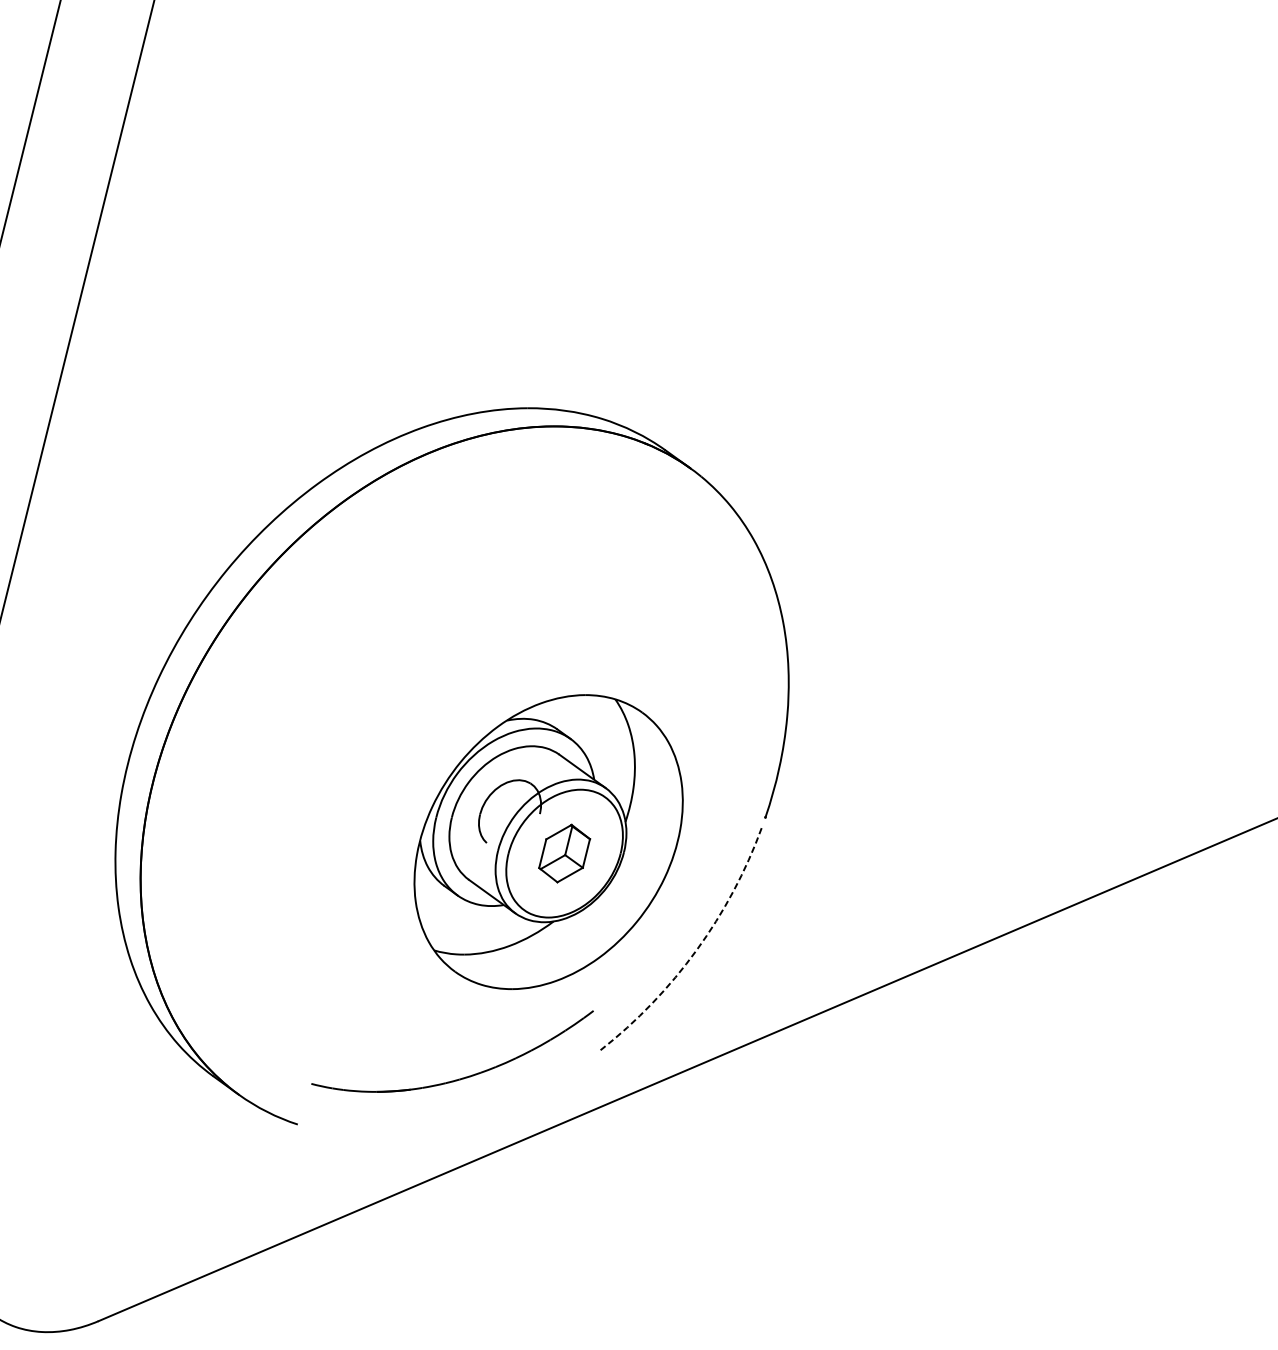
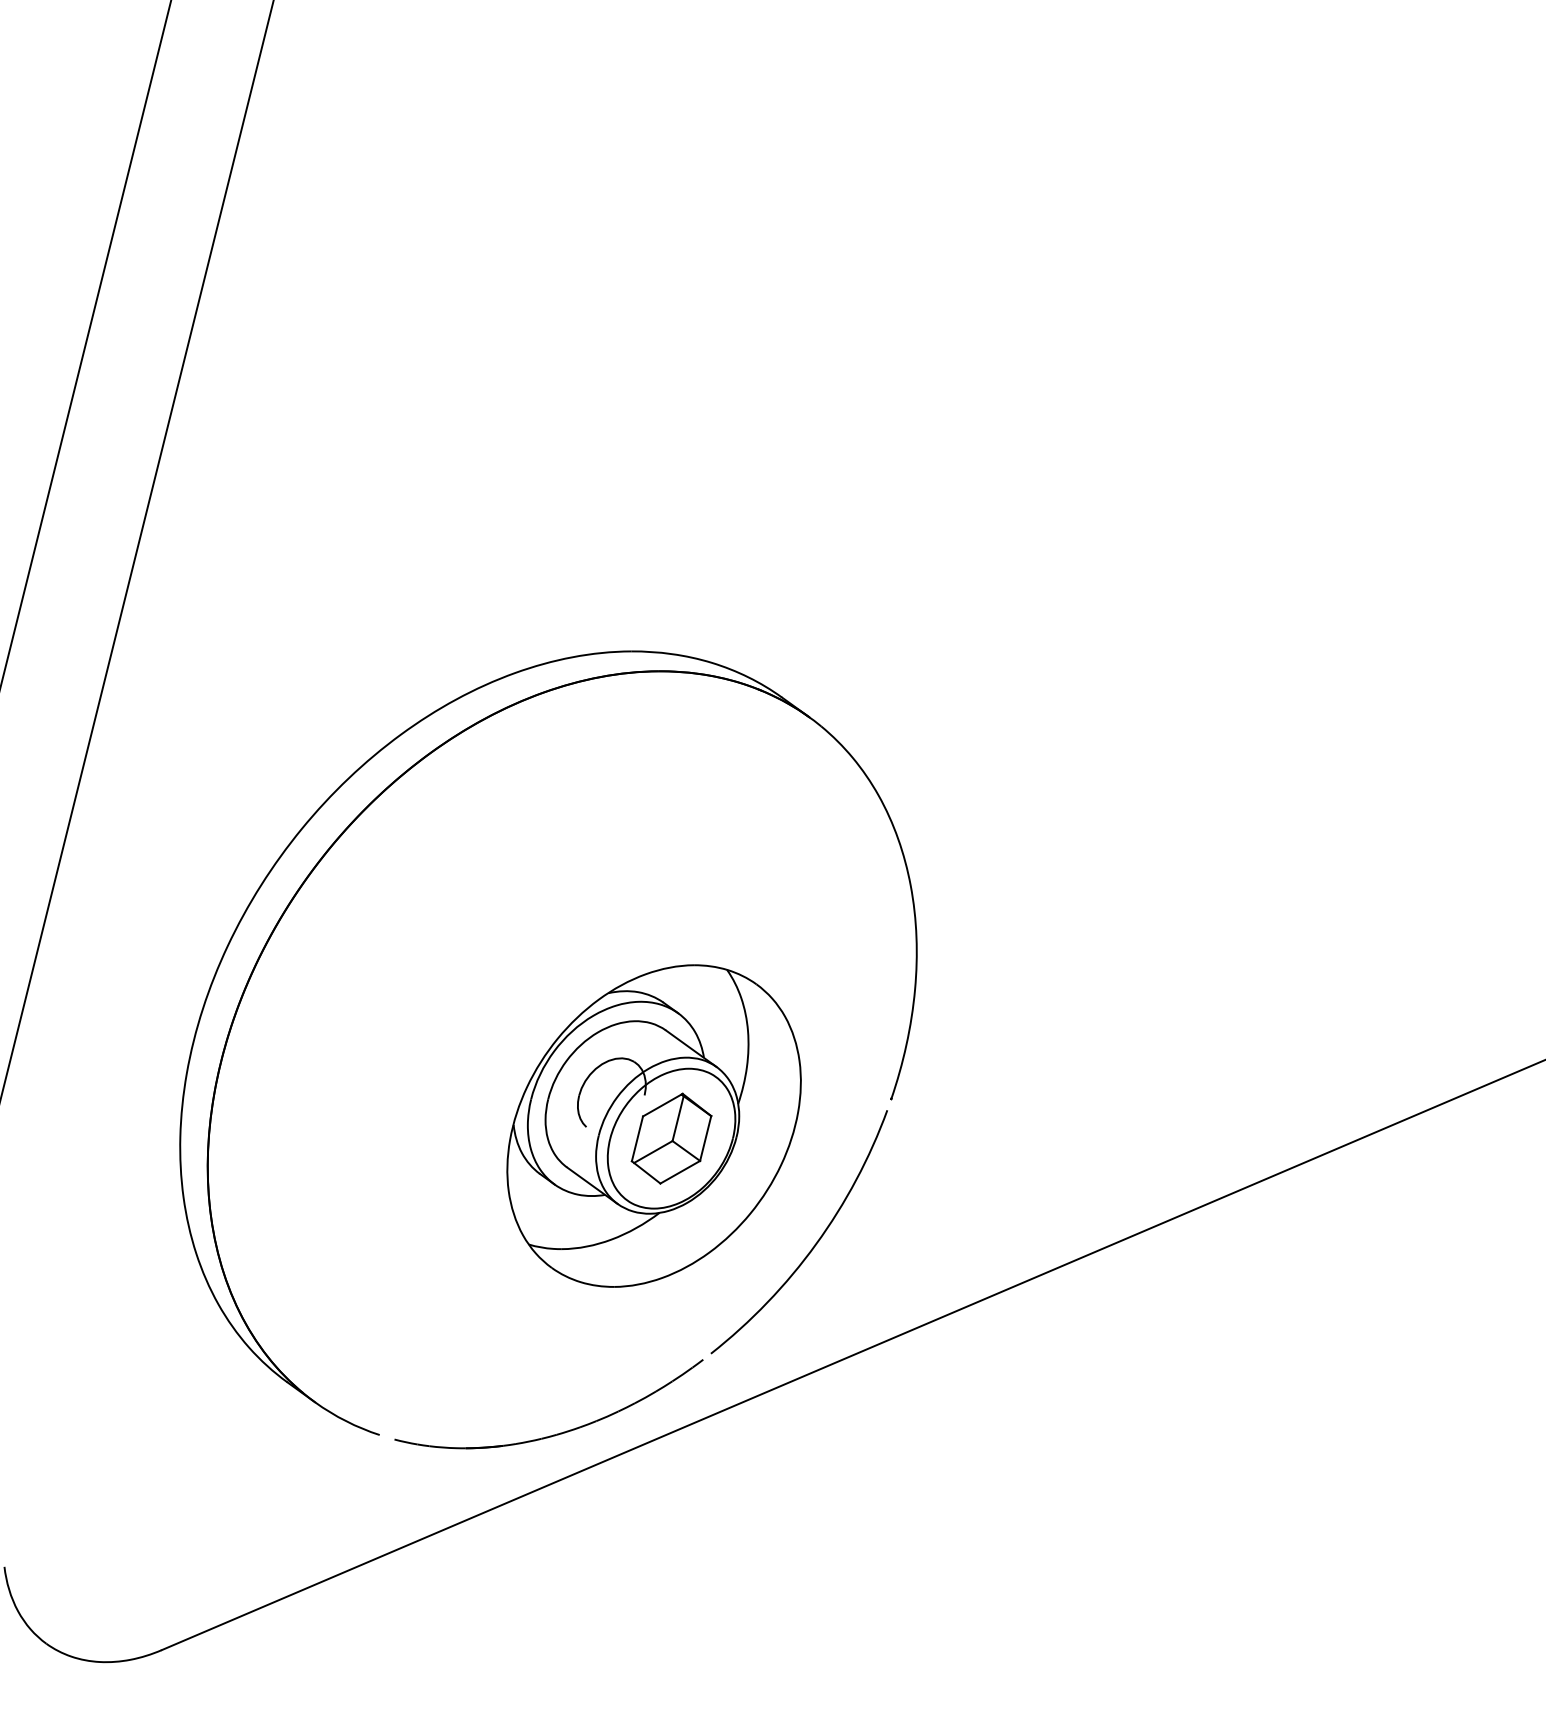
part: (564, 853) -> (671, 1138), size x1.43
arc: (697, 950) -> (816, 1244), dashed -> solid
part: (460, 1078) -> (557, 1433), moved

